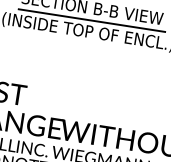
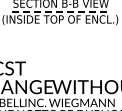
line: (91, 19) -> (61, 11), solid -> dashed

